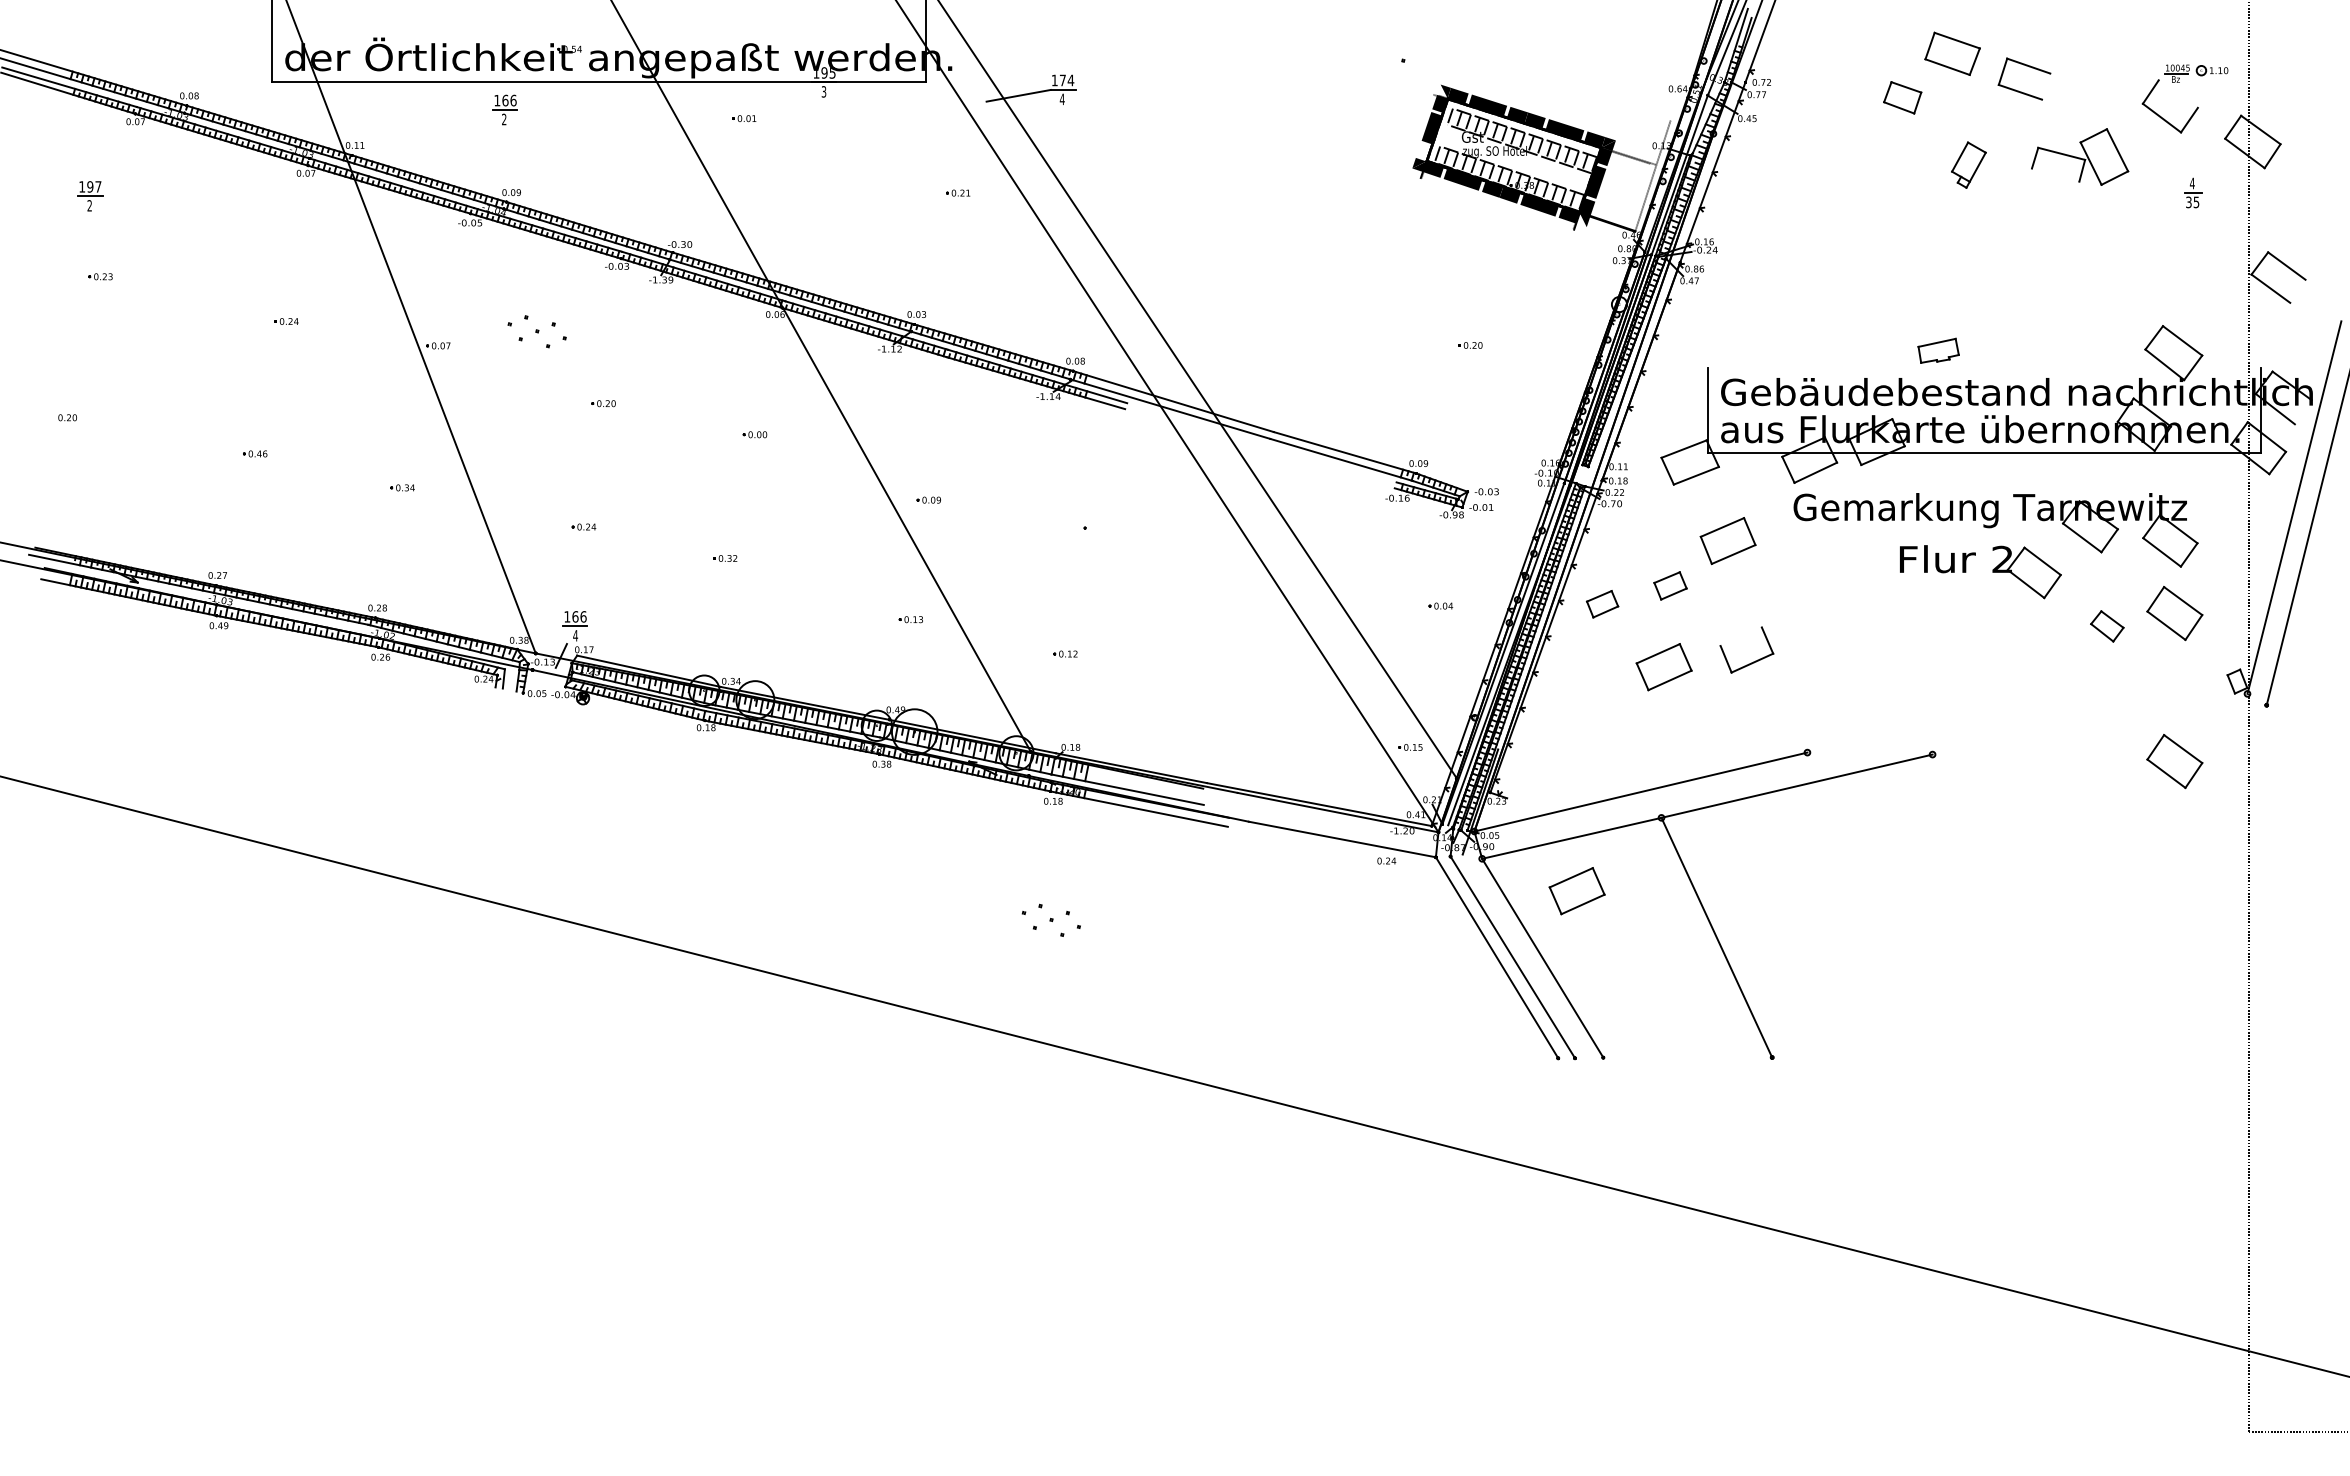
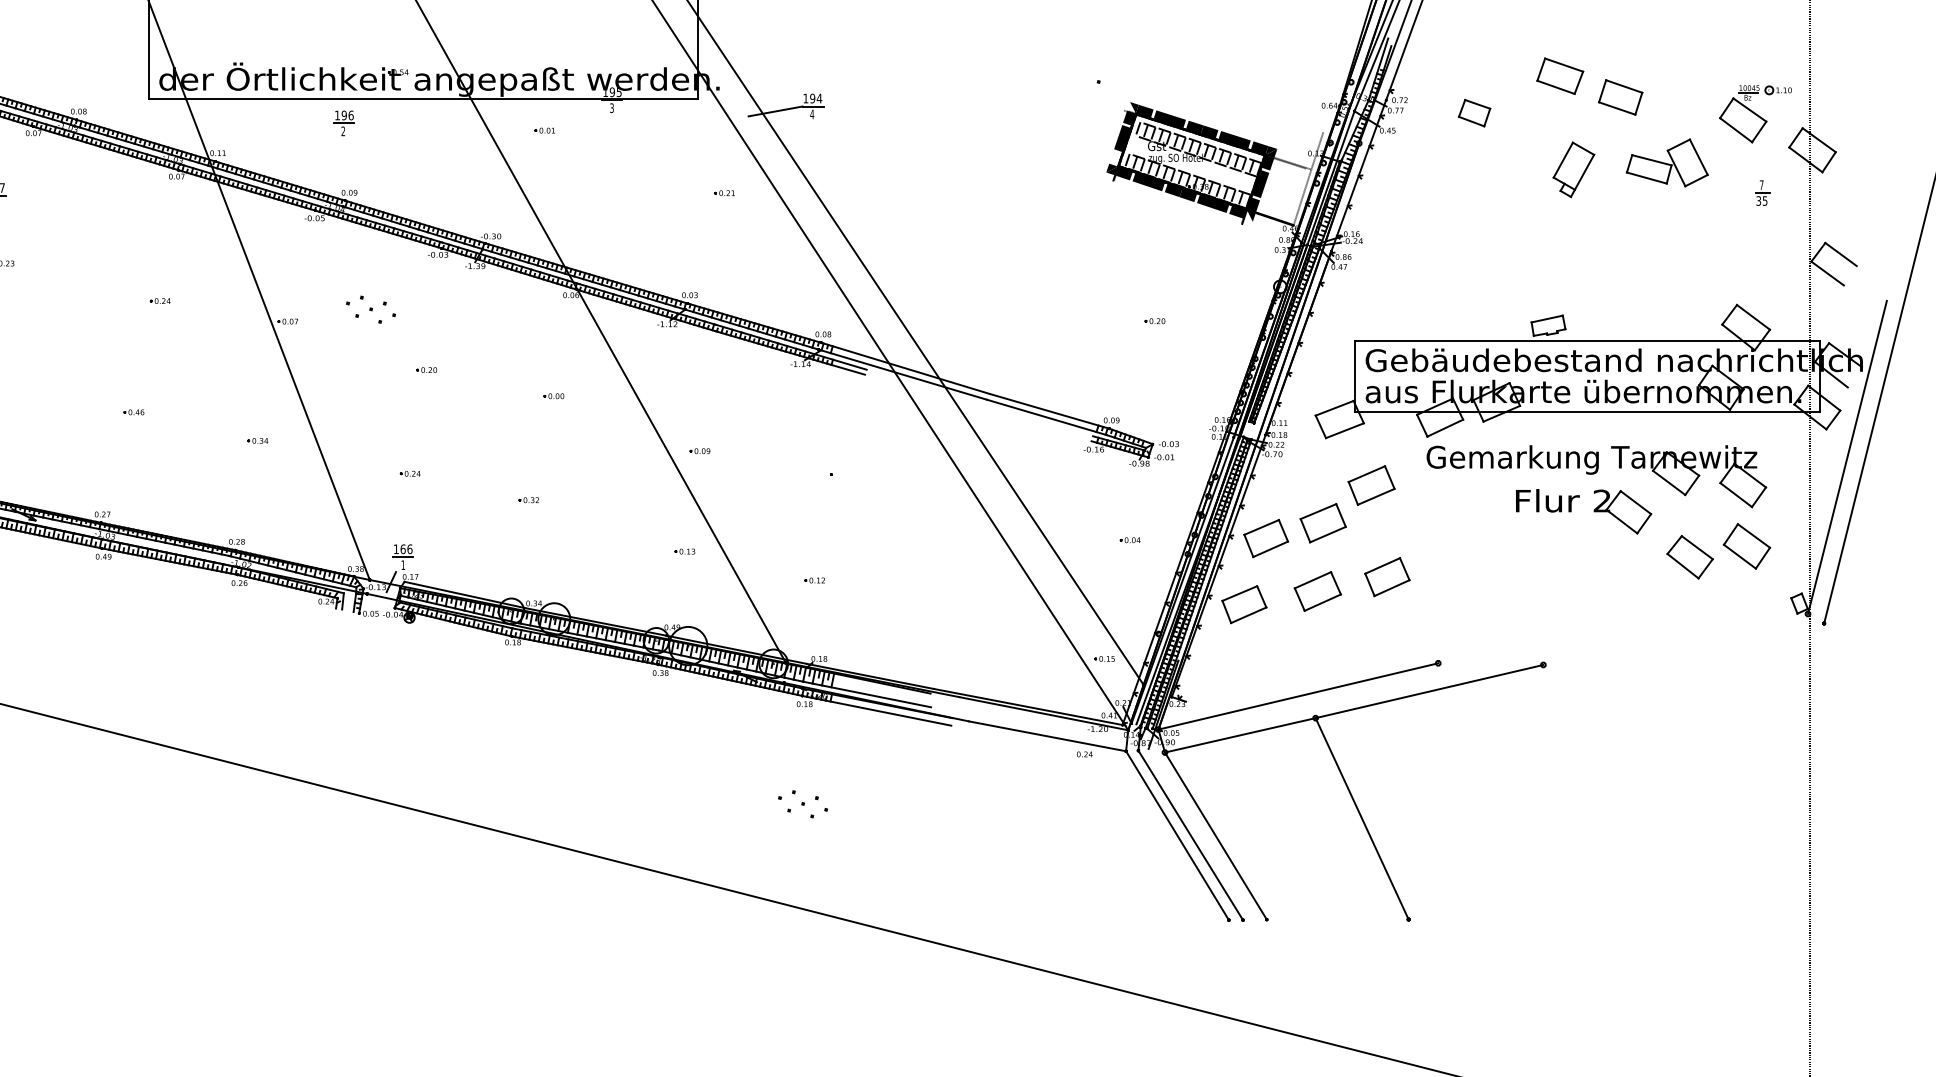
text: (1062, 80) -> (812, 98), 174 -> 194
line: (2046, 86) -> (1639, 103), added
line: (2177, 93) -> (1749, 109), added
part: (1902, 97) -> (1474, 112), moved
text: (505, 100) -> (344, 115), 166 -> 196
part: (1968, 164) -> (1573, 169), size x1.43
line: (2055, 174) -> (1646, 177), added
text: (2191, 183) -> (1760, 185), 4 -> 7
line: (1984, 368) -> (1587, 340), added
part: (1670, 585) -> (1323, 522), size x1.67
part: (1602, 604) -> (1266, 538), size x1.67
part: (2107, 626) -> (1690, 557), size x1.67
text: (575, 635) -> (403, 564), 4 -> 1
line: (1740, 636) -> (1382, 565), added
part: (1576, 682) -> (1244, 604), added
part: (2174, 761) -> (1746, 670), removed
part: (1576, 891) -> (1244, 780), removed

